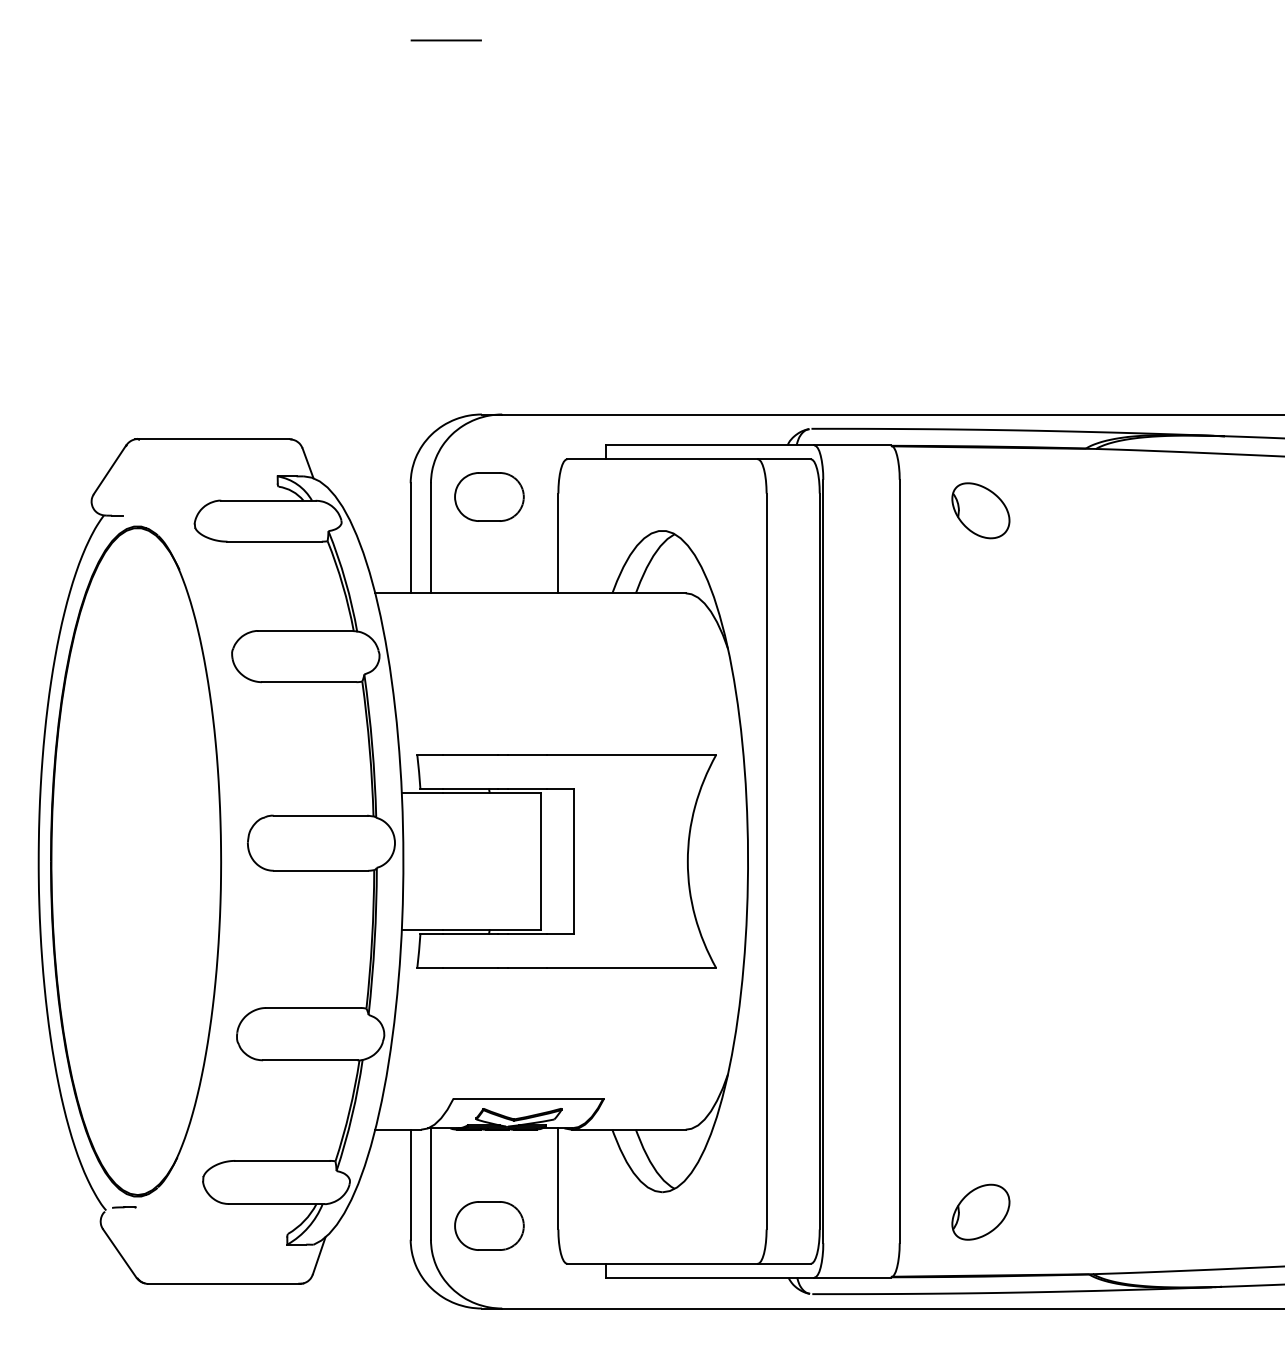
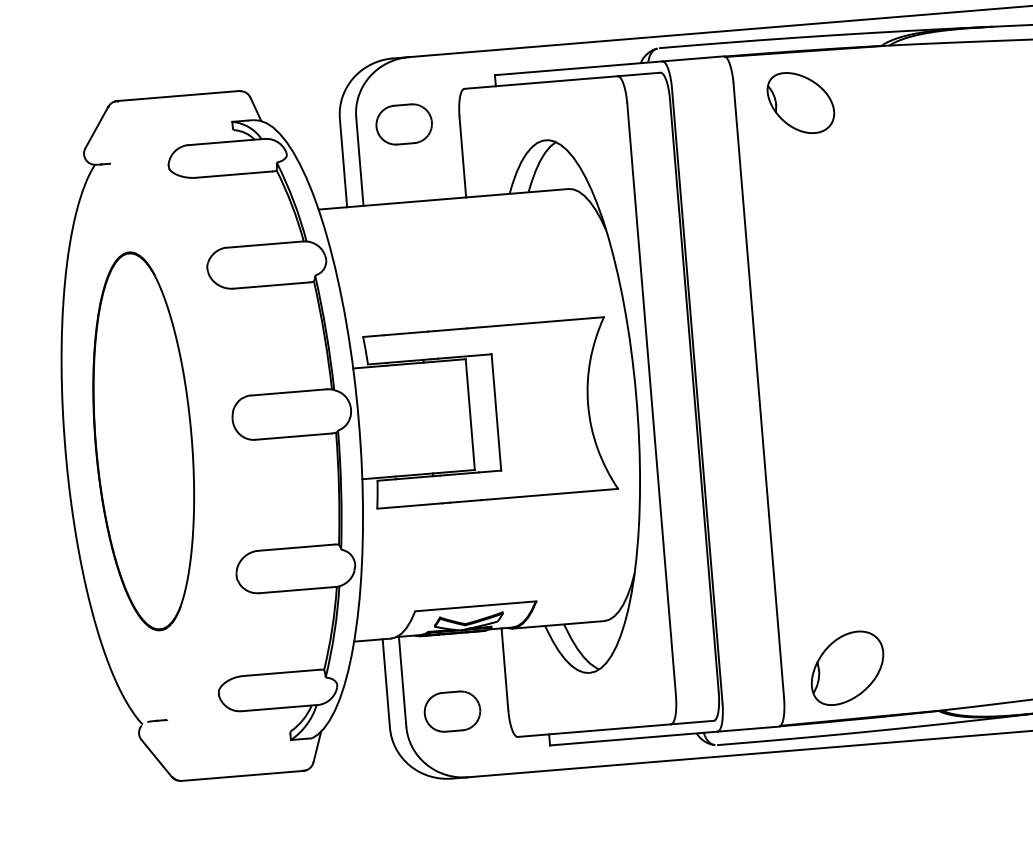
part: (980, 510) -> (800, 102), size x1.4
part: (135, 861) -> (143, 441), size x0.7
part: (980, 1211) -> (847, 667), size x1.6

